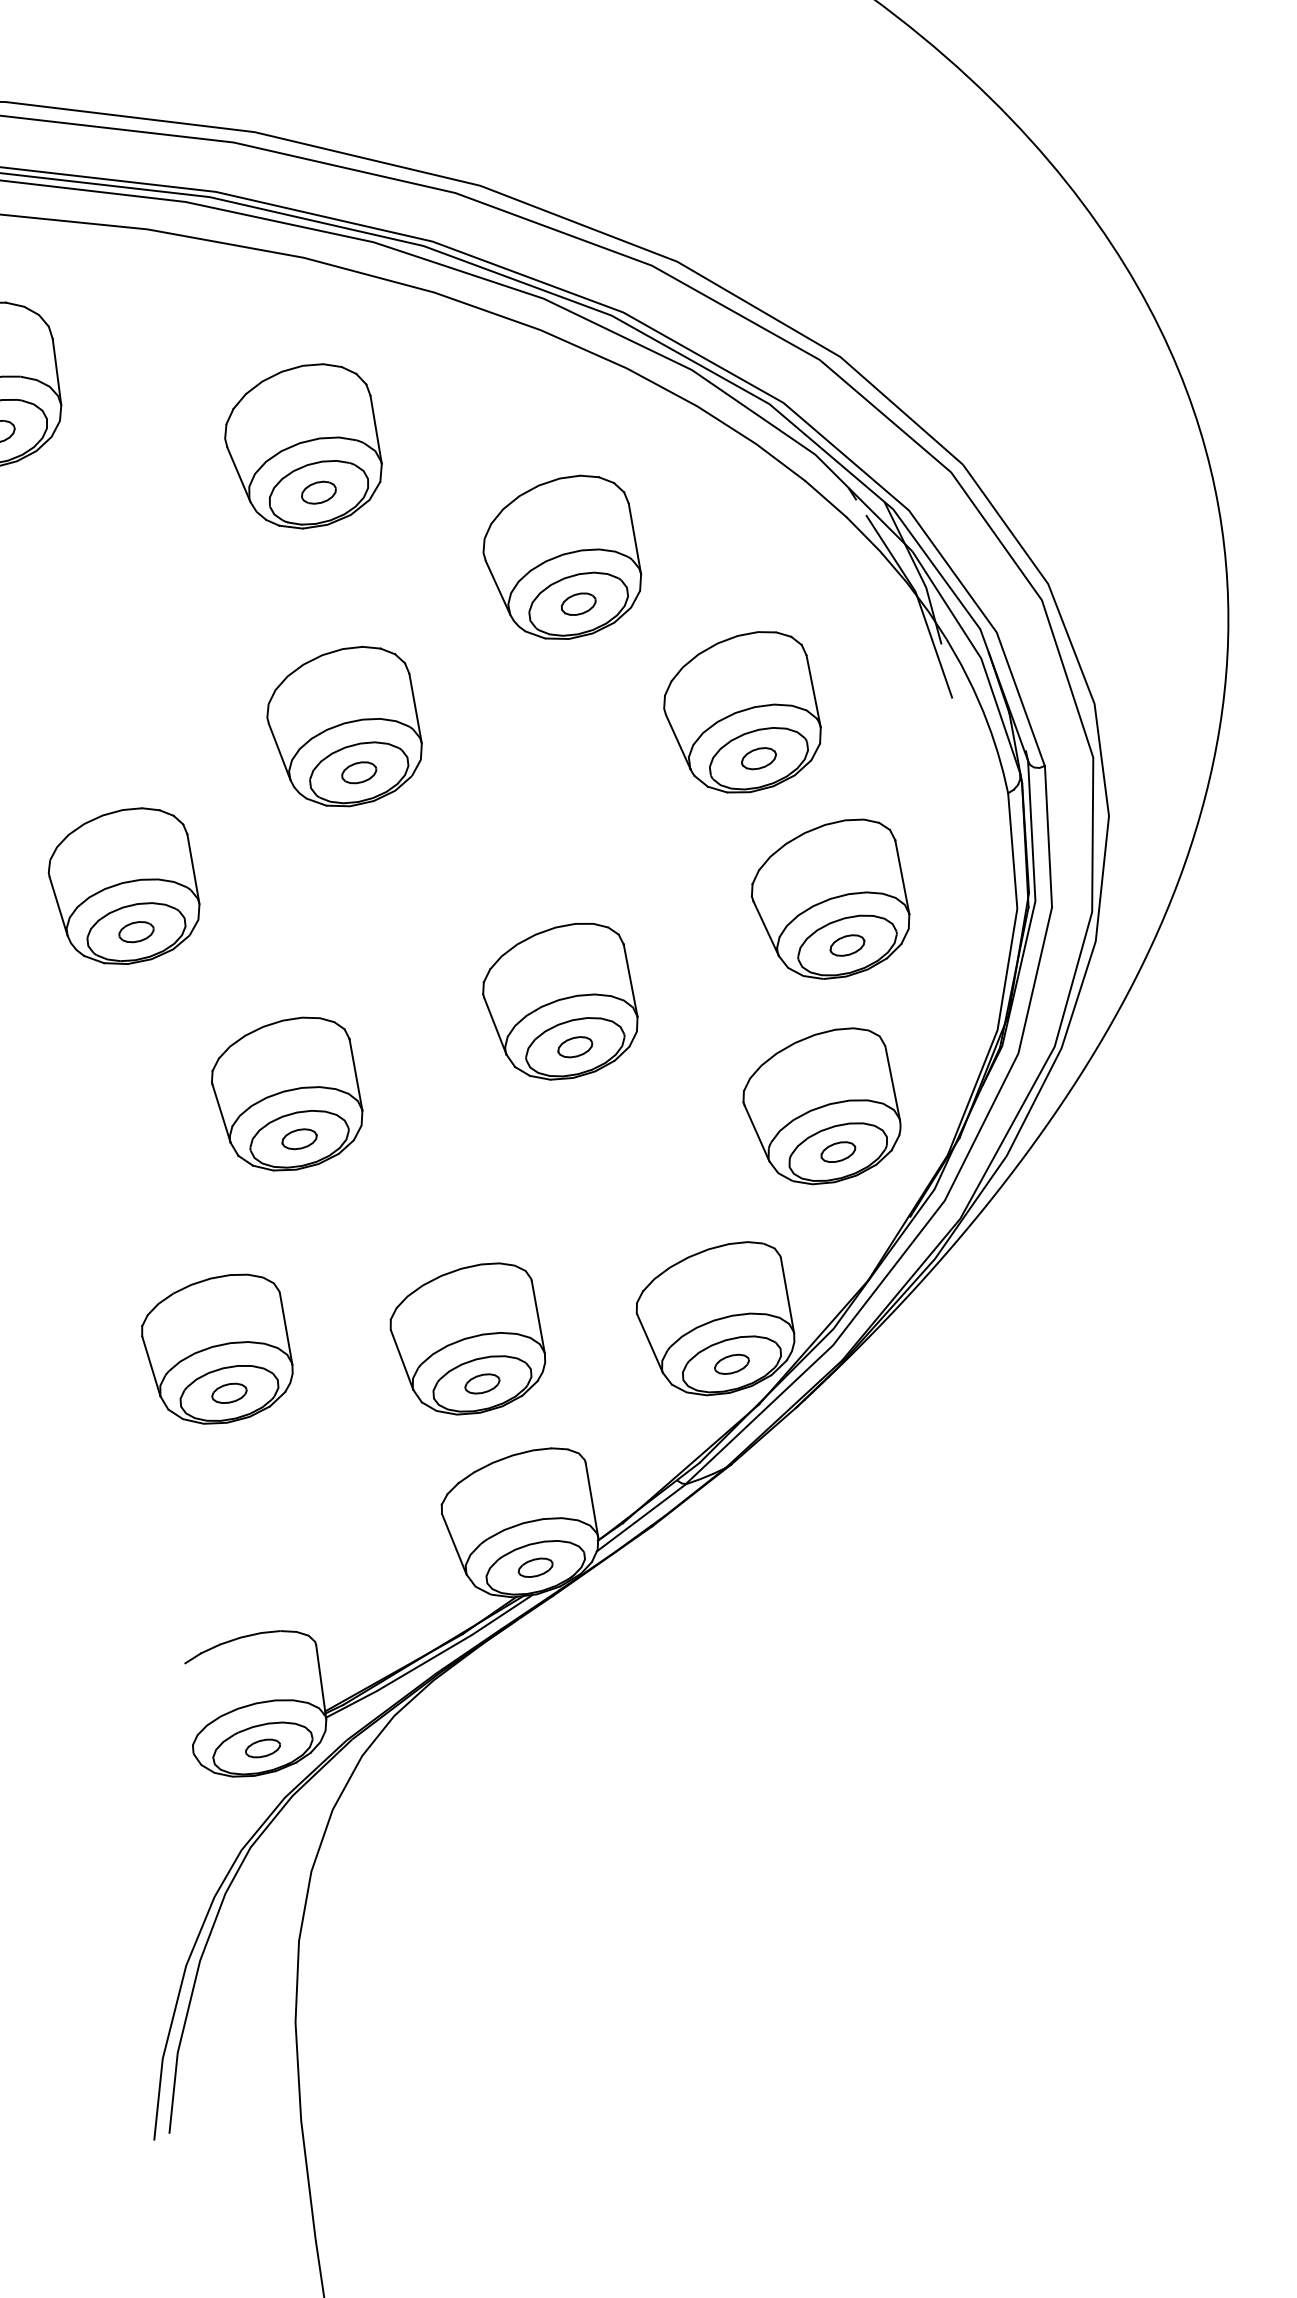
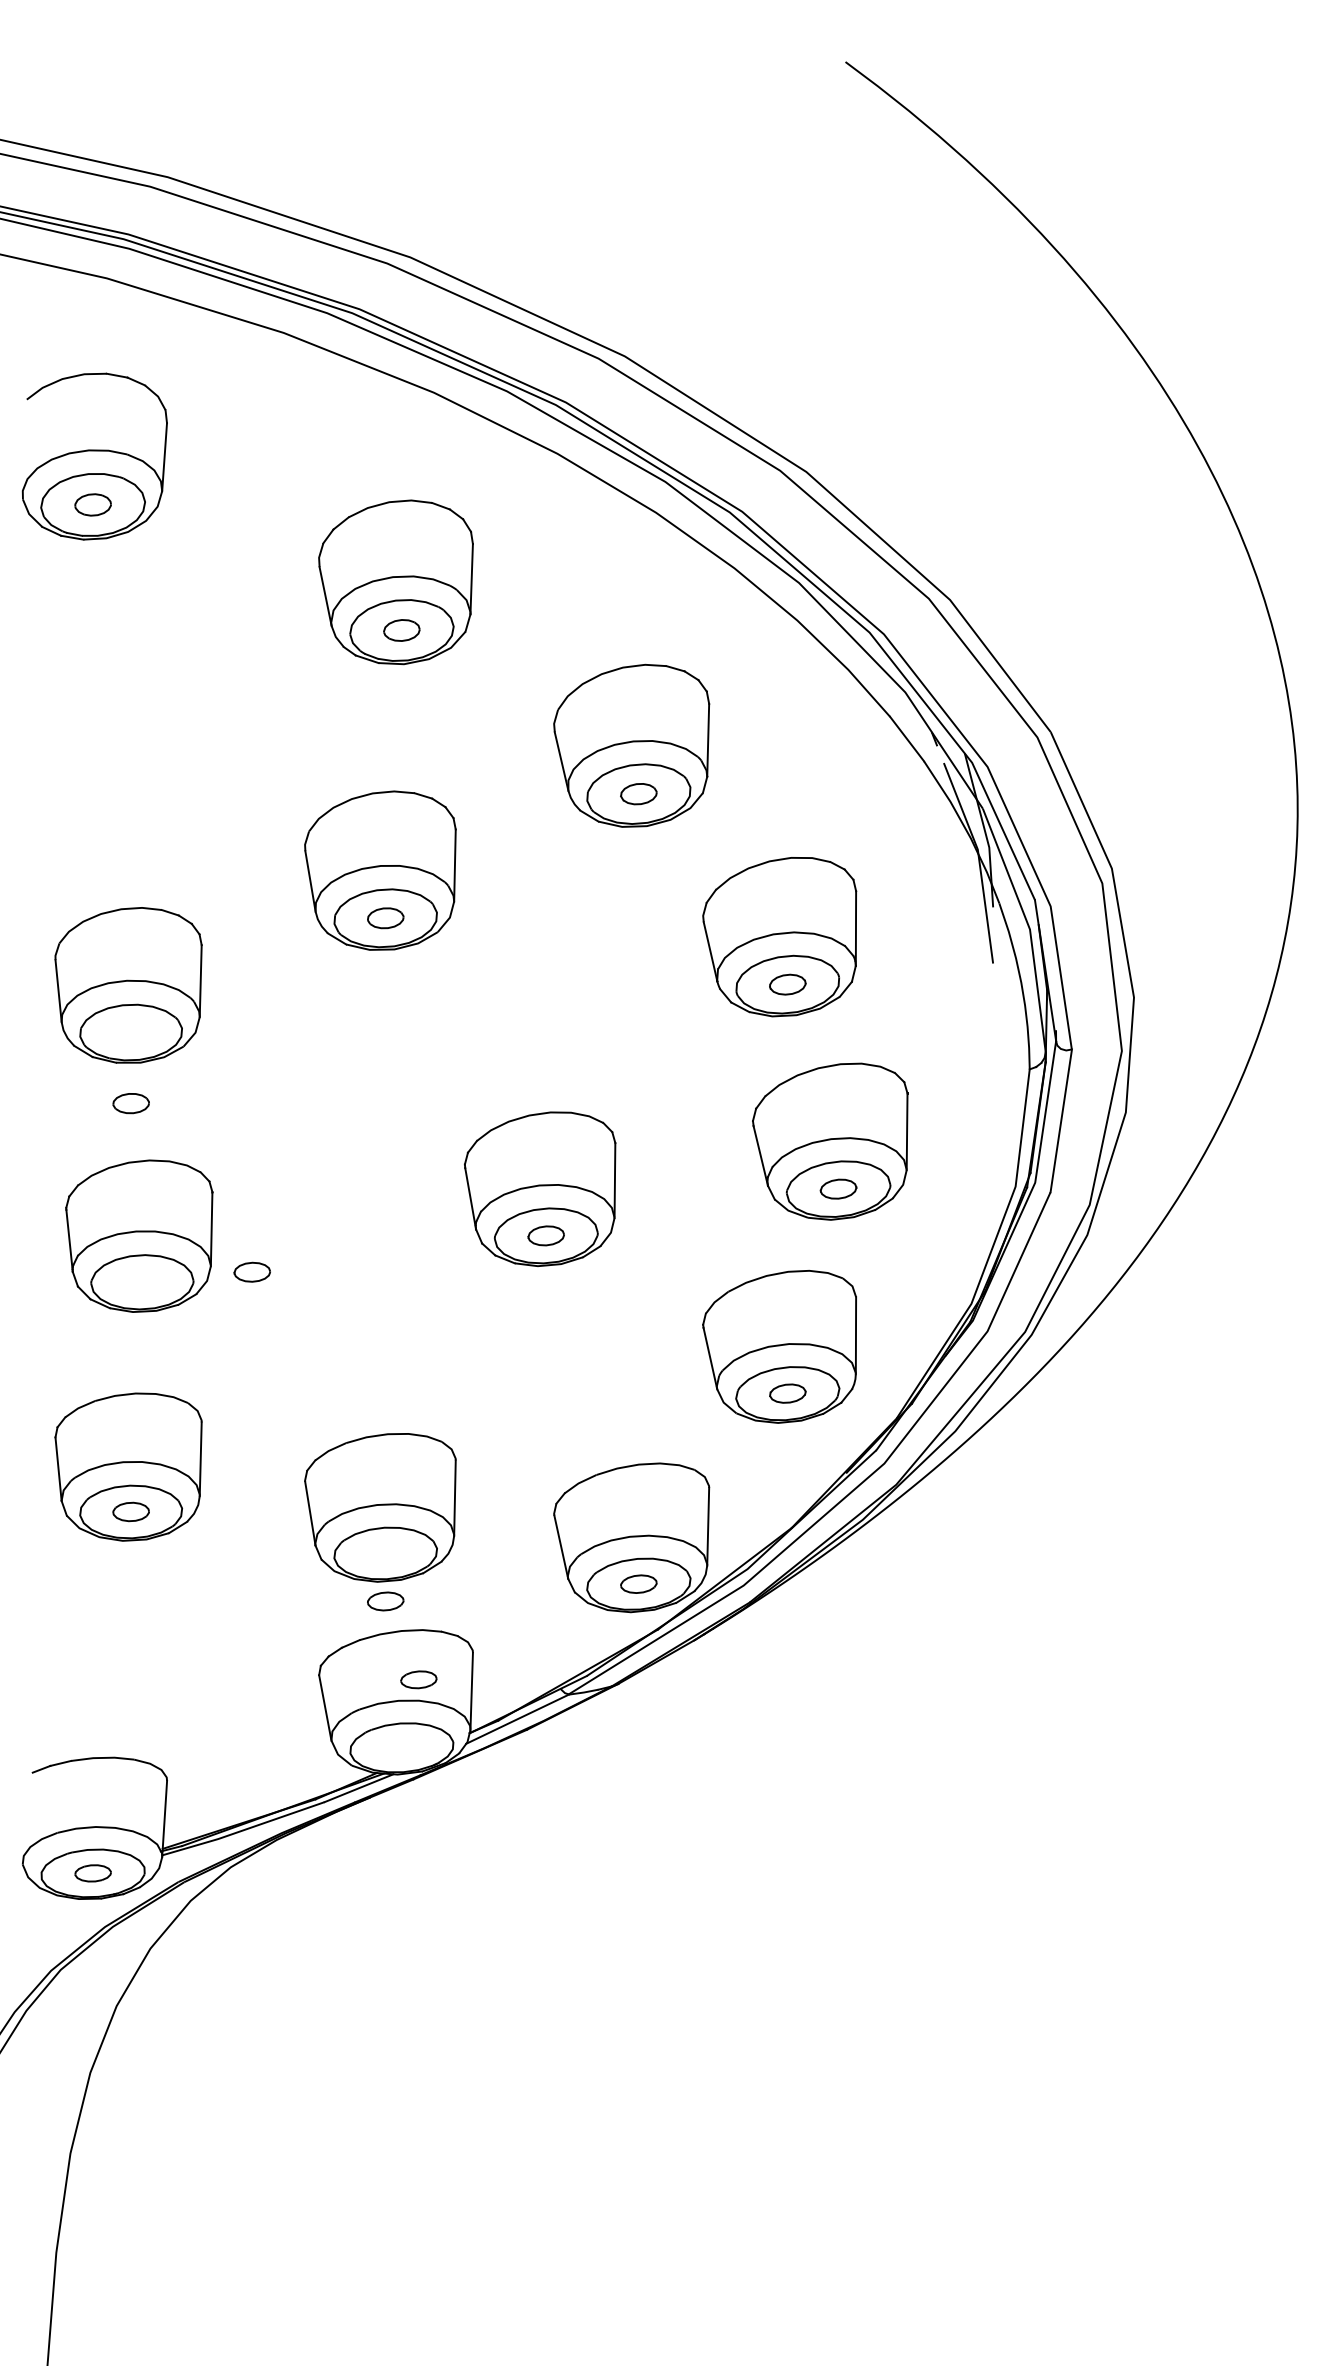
part: (135, 932) -> (130, 1103), moved
part: (287, 1094) -> (139, 1235), moved
part: (482, 1383) -> (385, 1601), moved
part: (535, 1567) -> (418, 1679), moved

